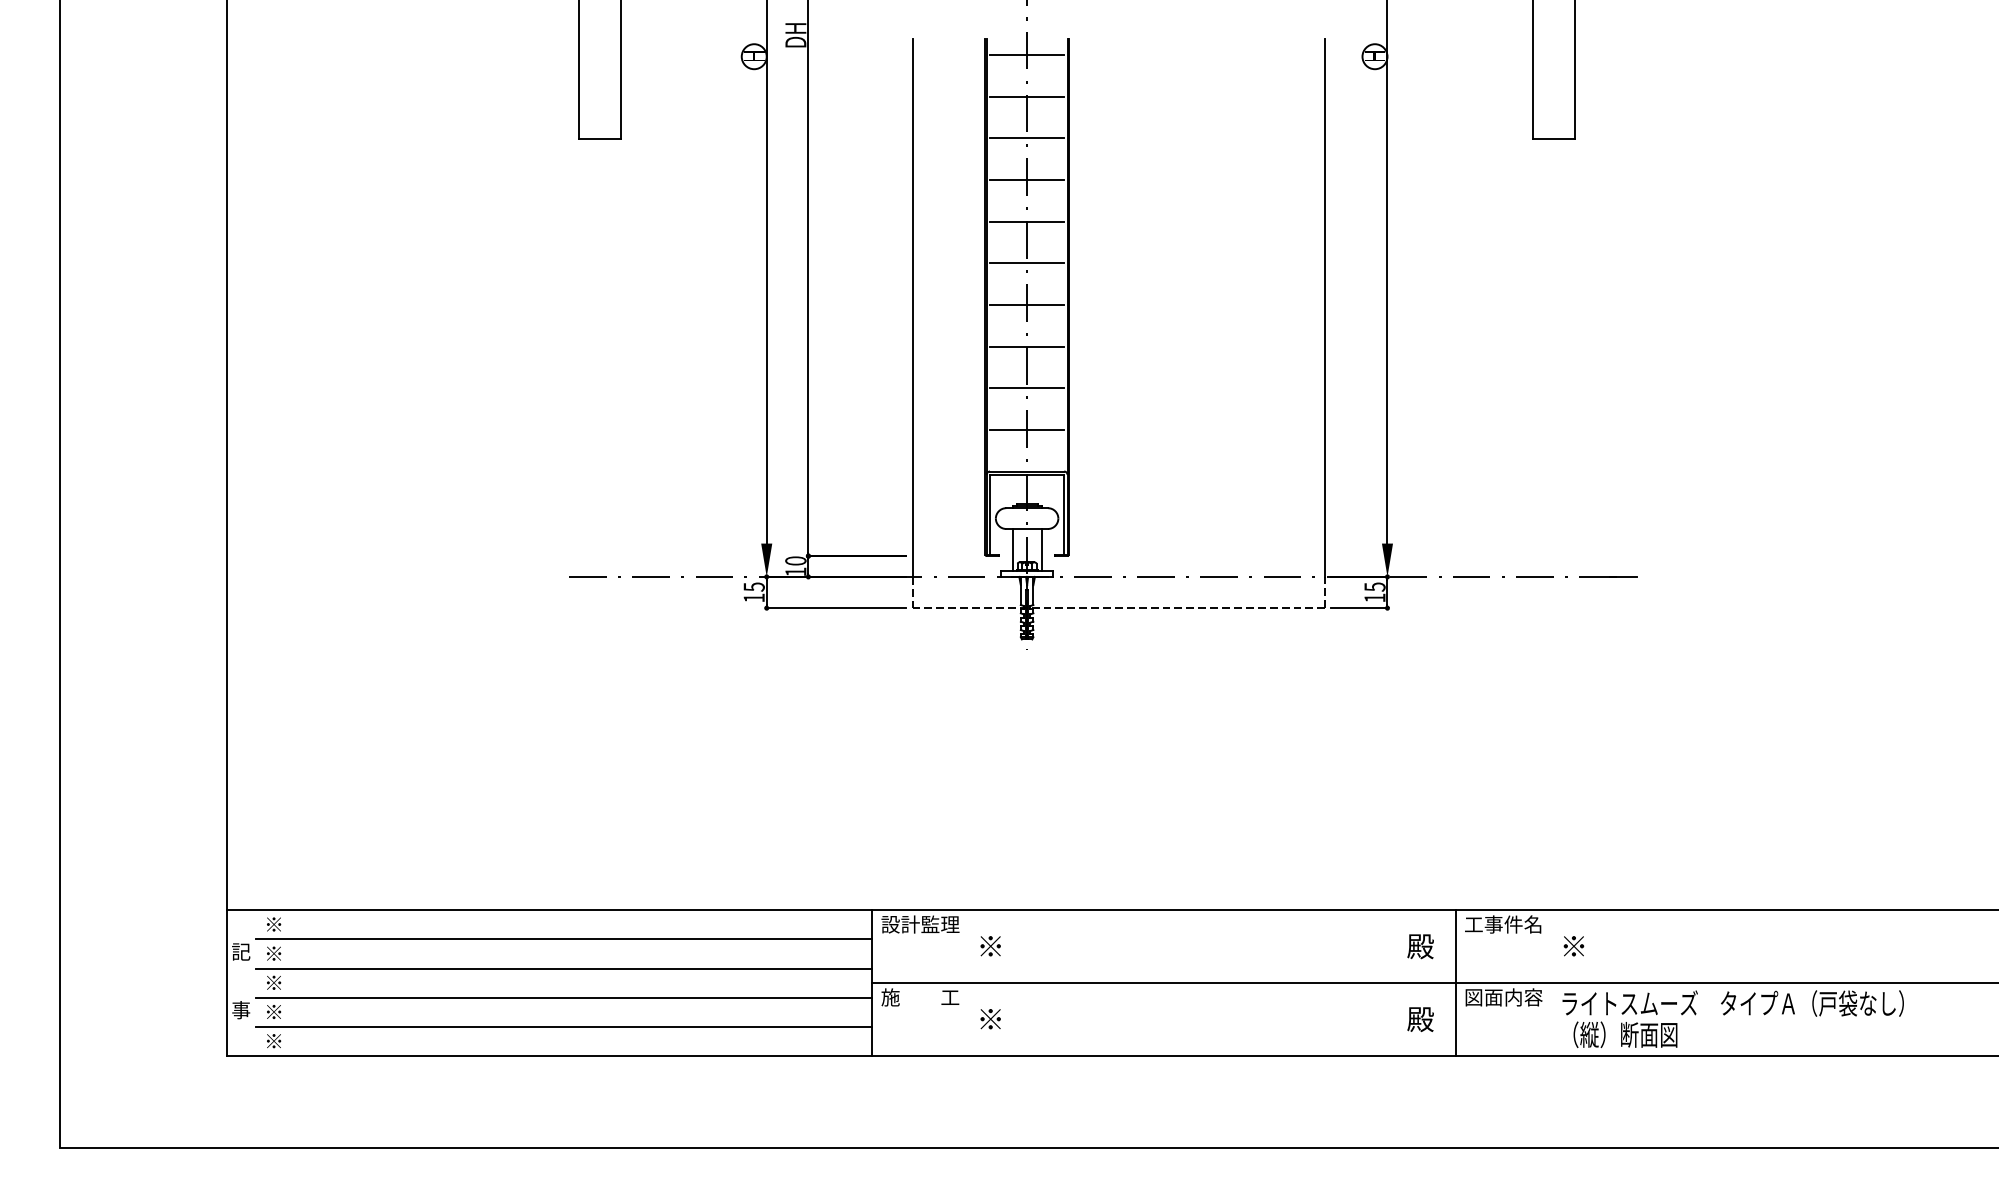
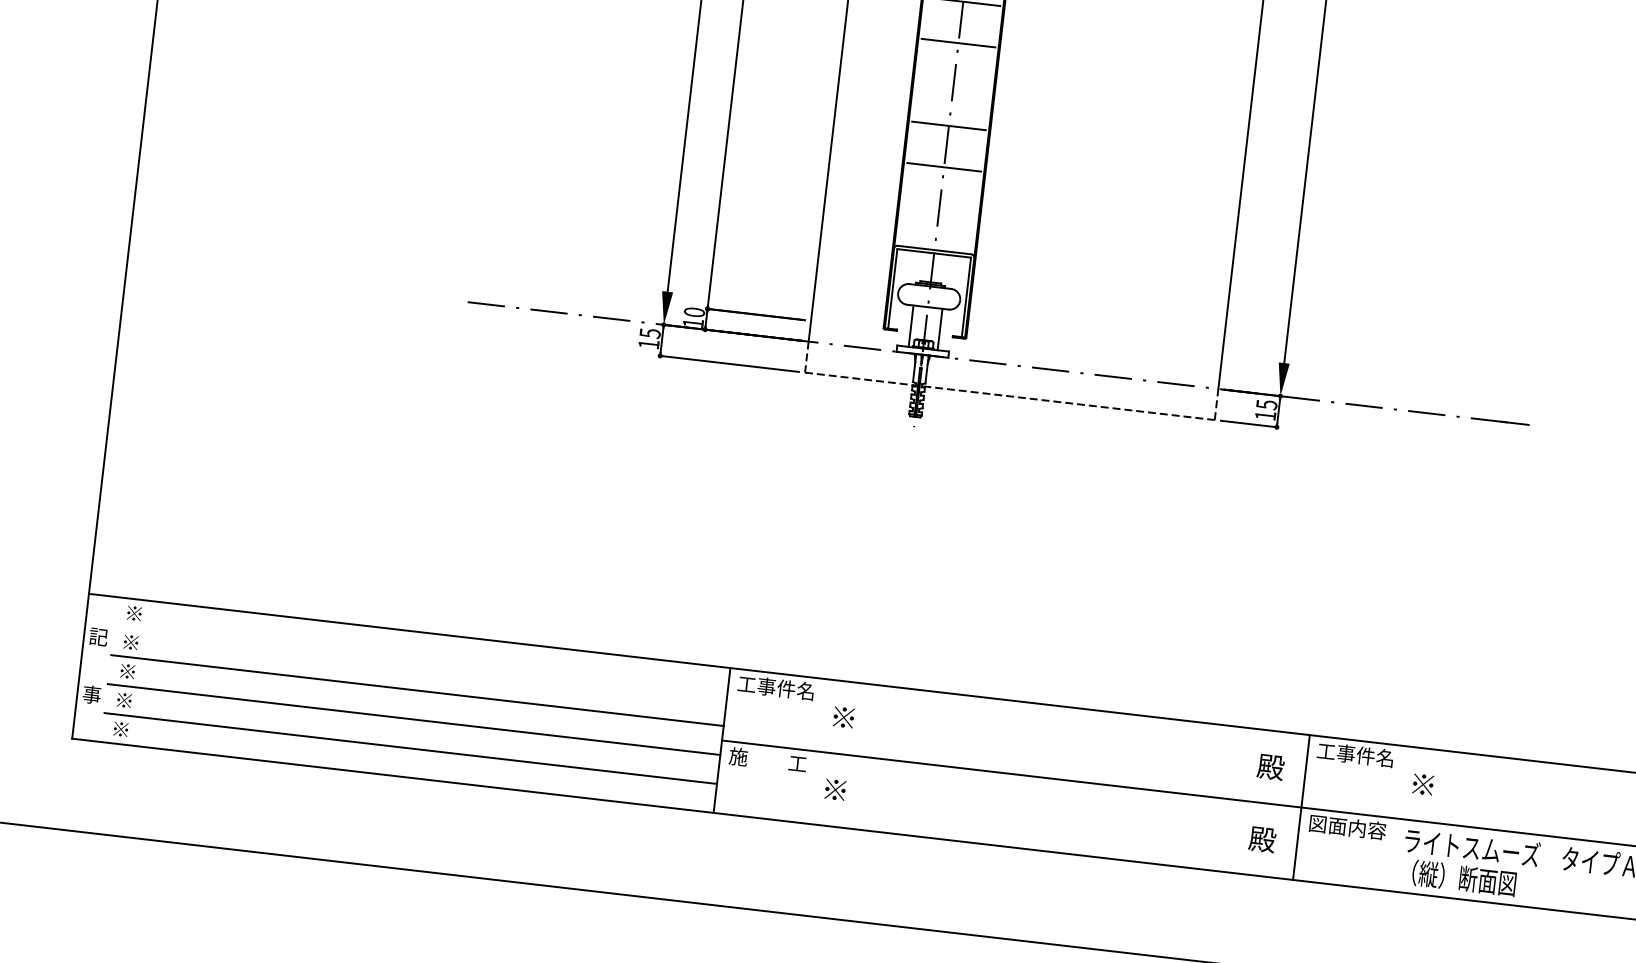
line: (1027, 304) -> (954, 84), removed
line: (1027, 429) -> (939, 208), removed
text: (920, 924) -> (776, 687), 設計監理 -> 工事件名
line: (563, 939) -> (420, 661), removed

